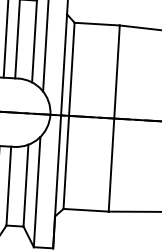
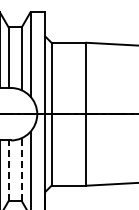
line: (8, 185) -> (8, 170), solid -> dashed
line: (25, 185) -> (21, 169), solid -> dashed

